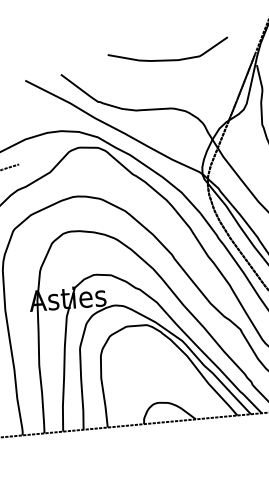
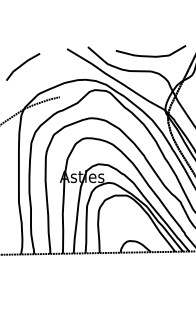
curve: (167, 58) -> (150, 55), moved

